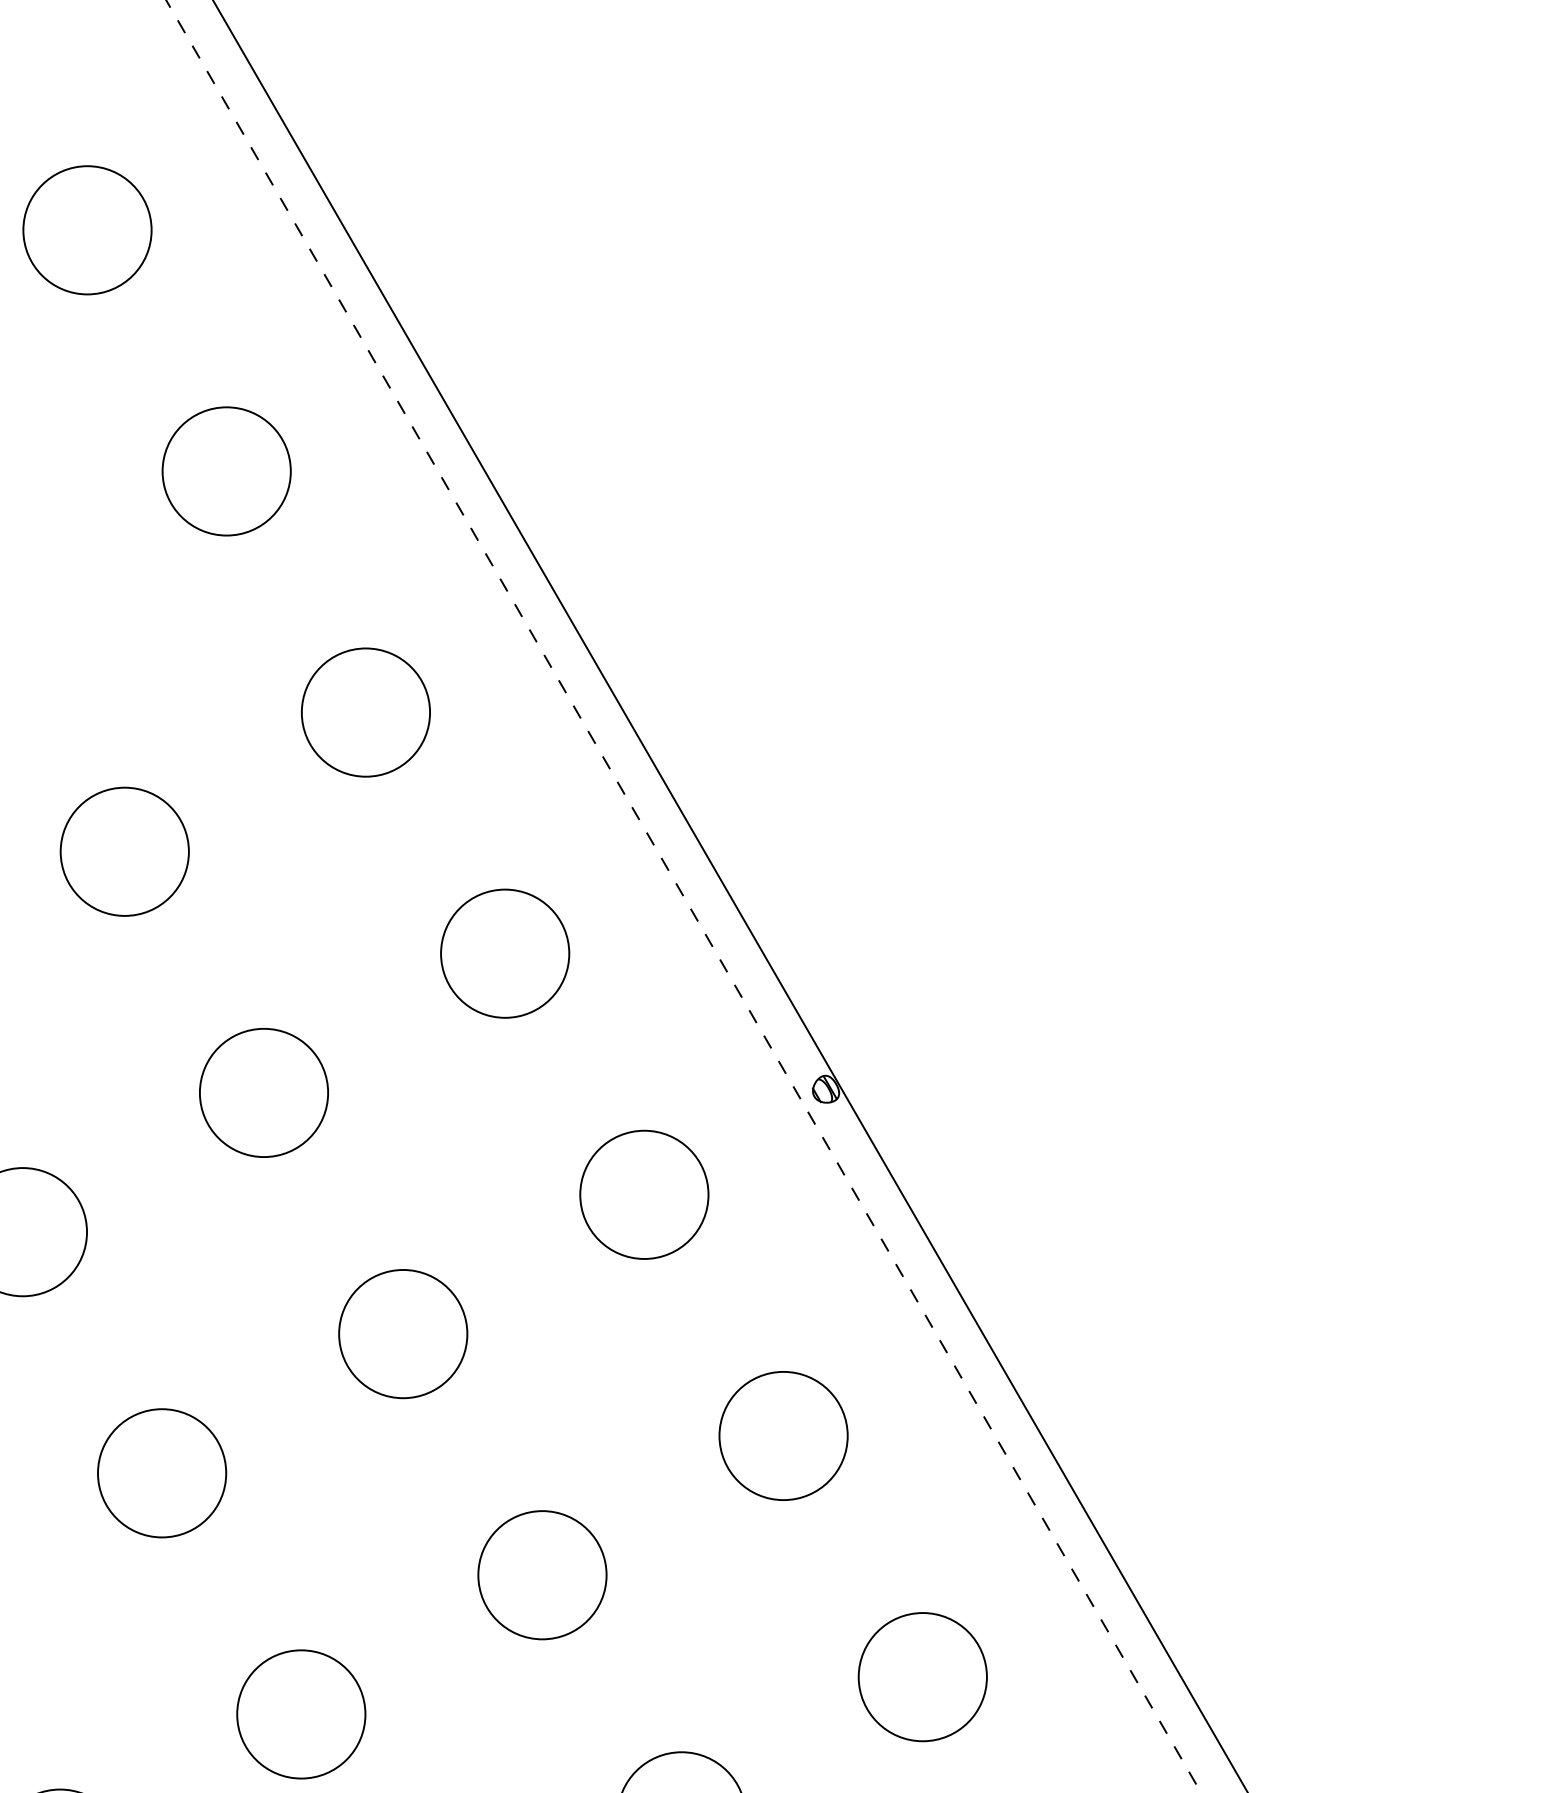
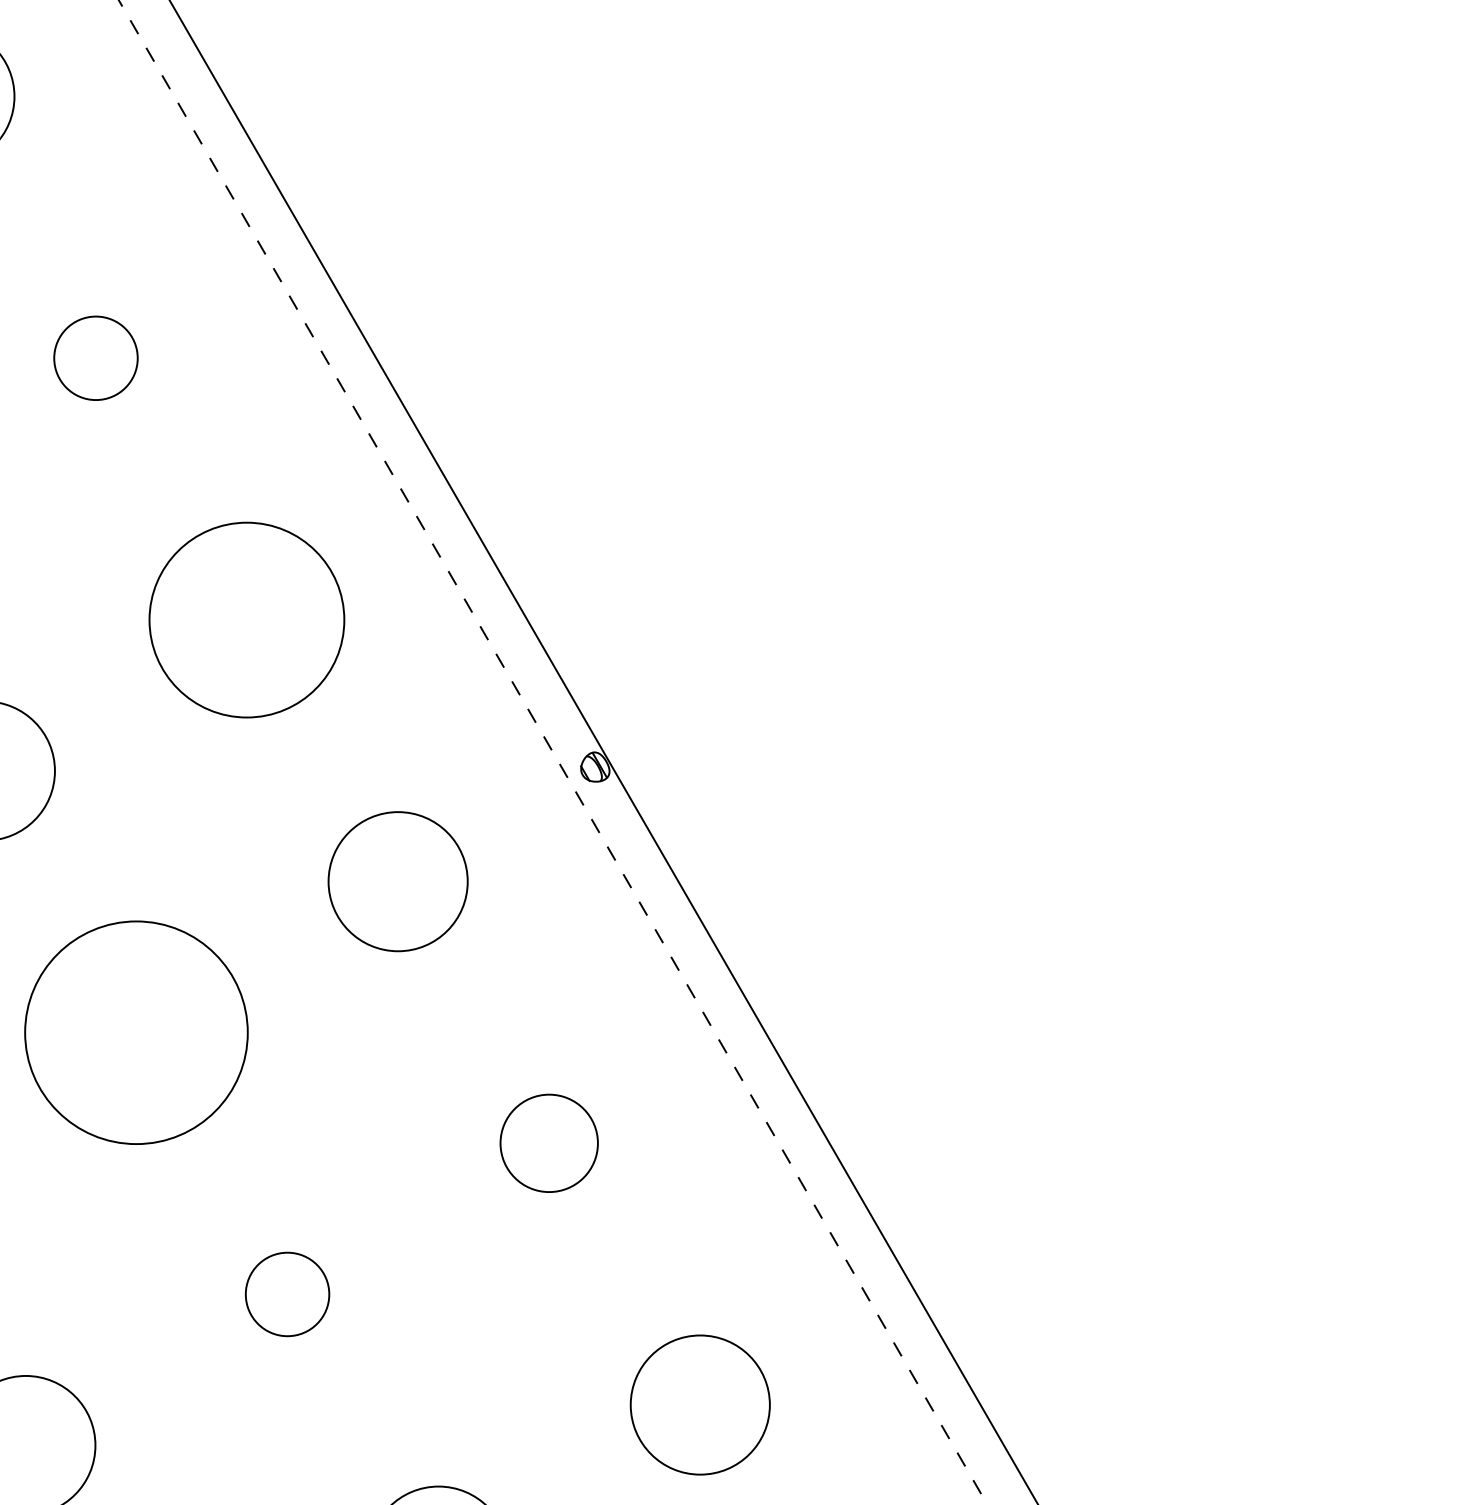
circle: (365, 712) -> (95, 358), size x0.6
circle: (505, 953) -> (247, 619), size x1.4
circle: (403, 1333) -> (136, 1032), size x1.6
circle: (783, 1435) -> (549, 1142), size x0.7
circle: (542, 1575) -> (287, 1294), size x0.6

